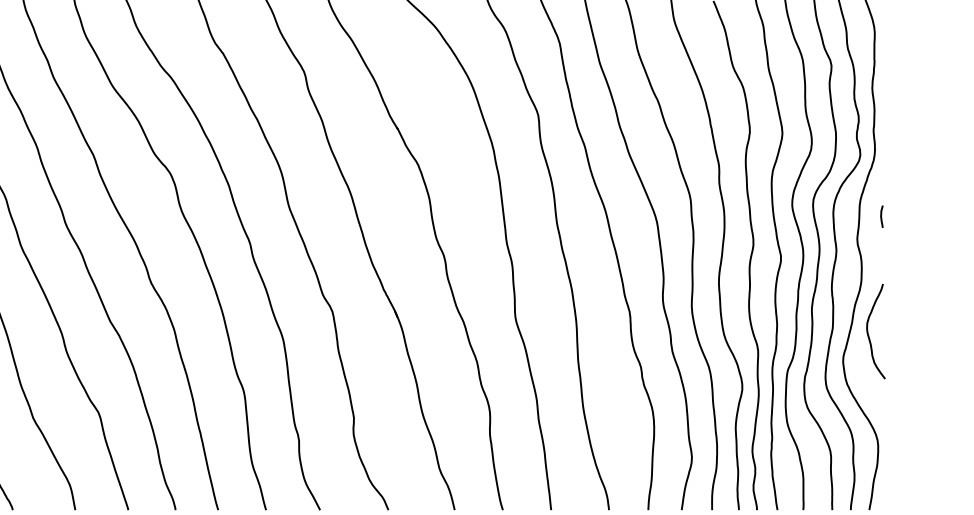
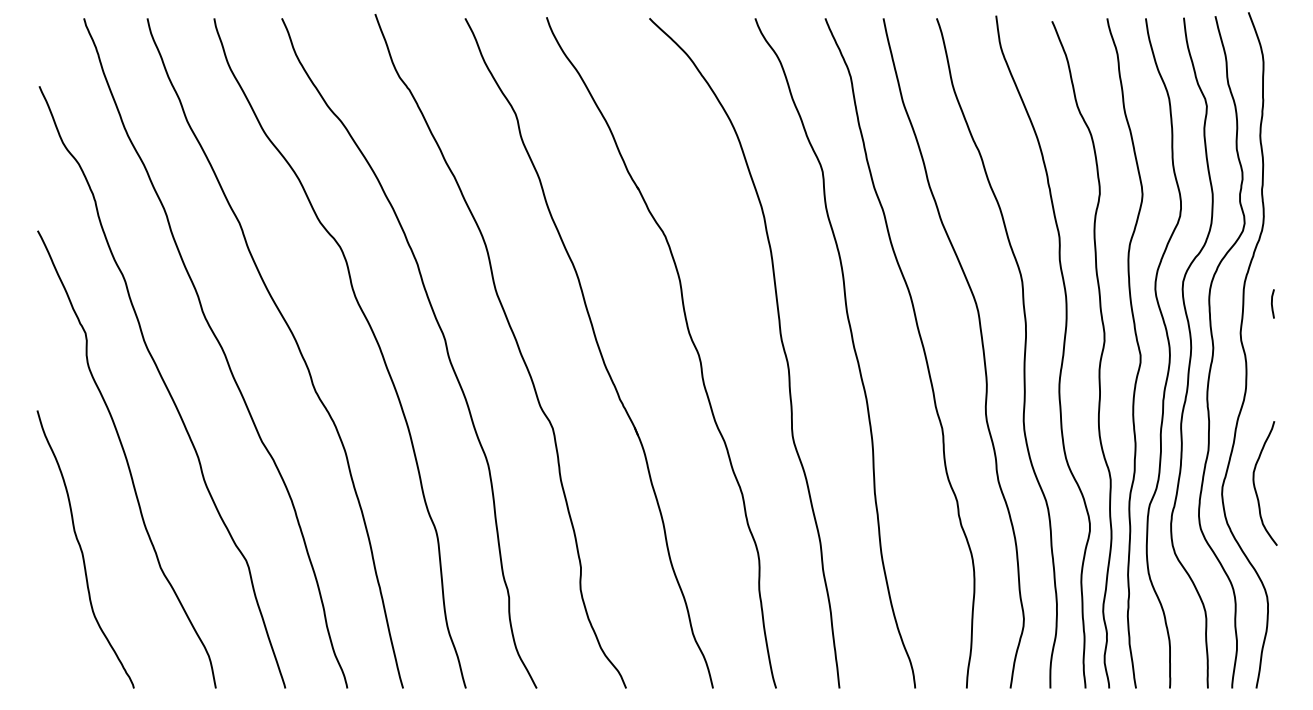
curve: (868, 333) -> (1255, 485), moved

